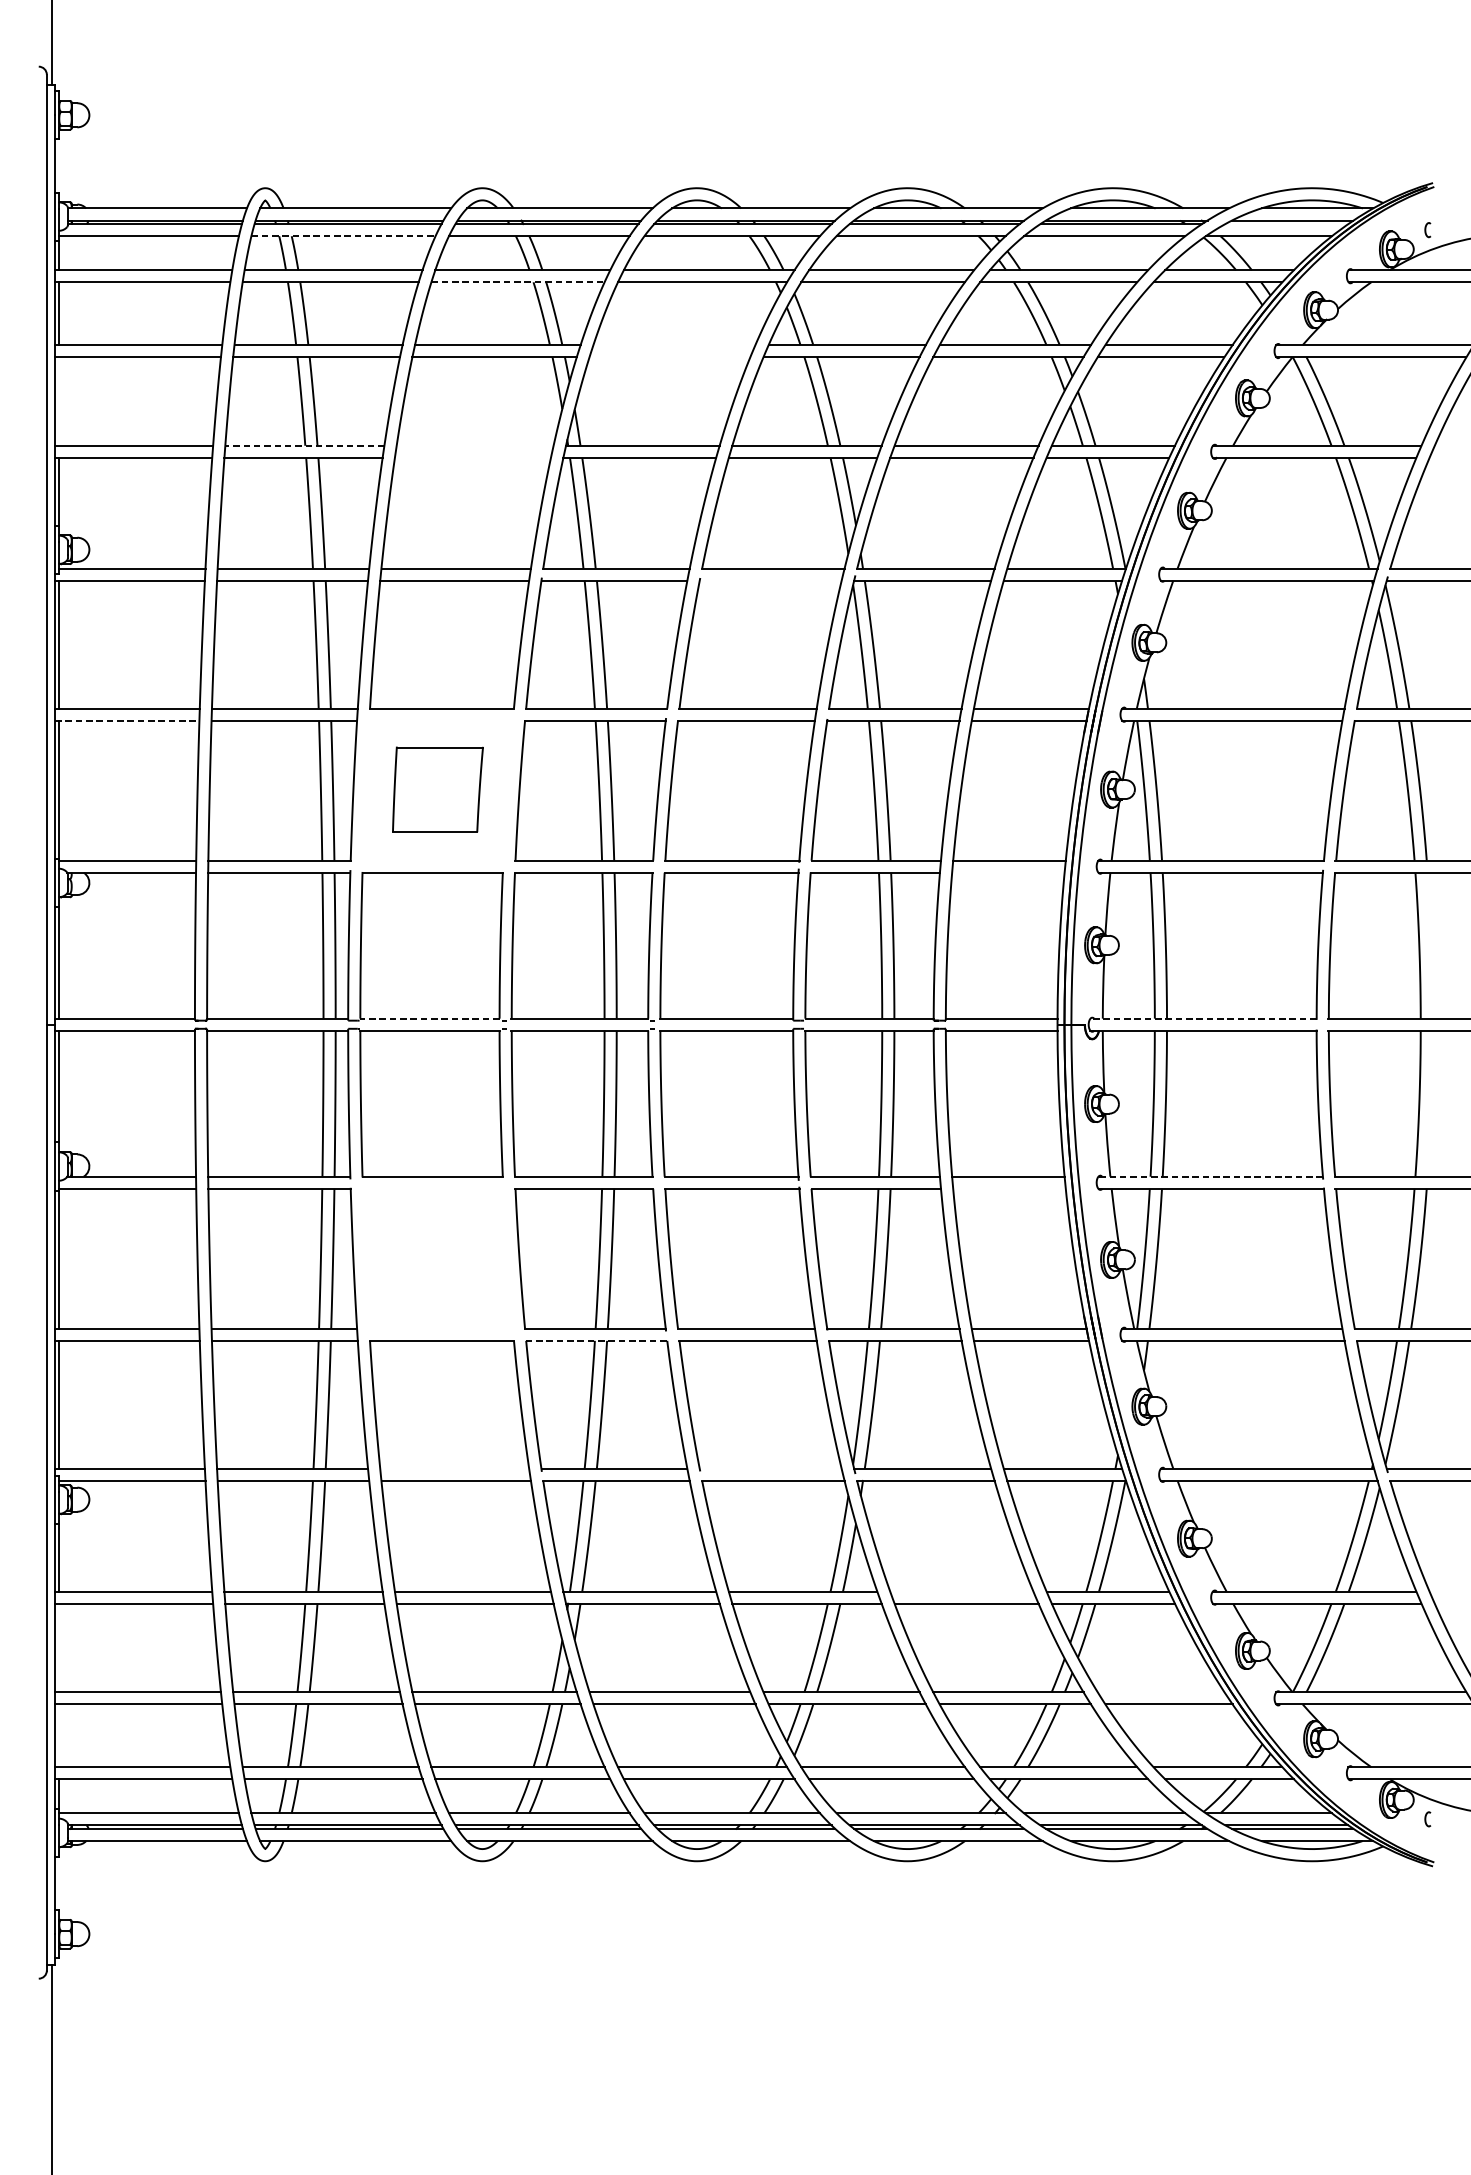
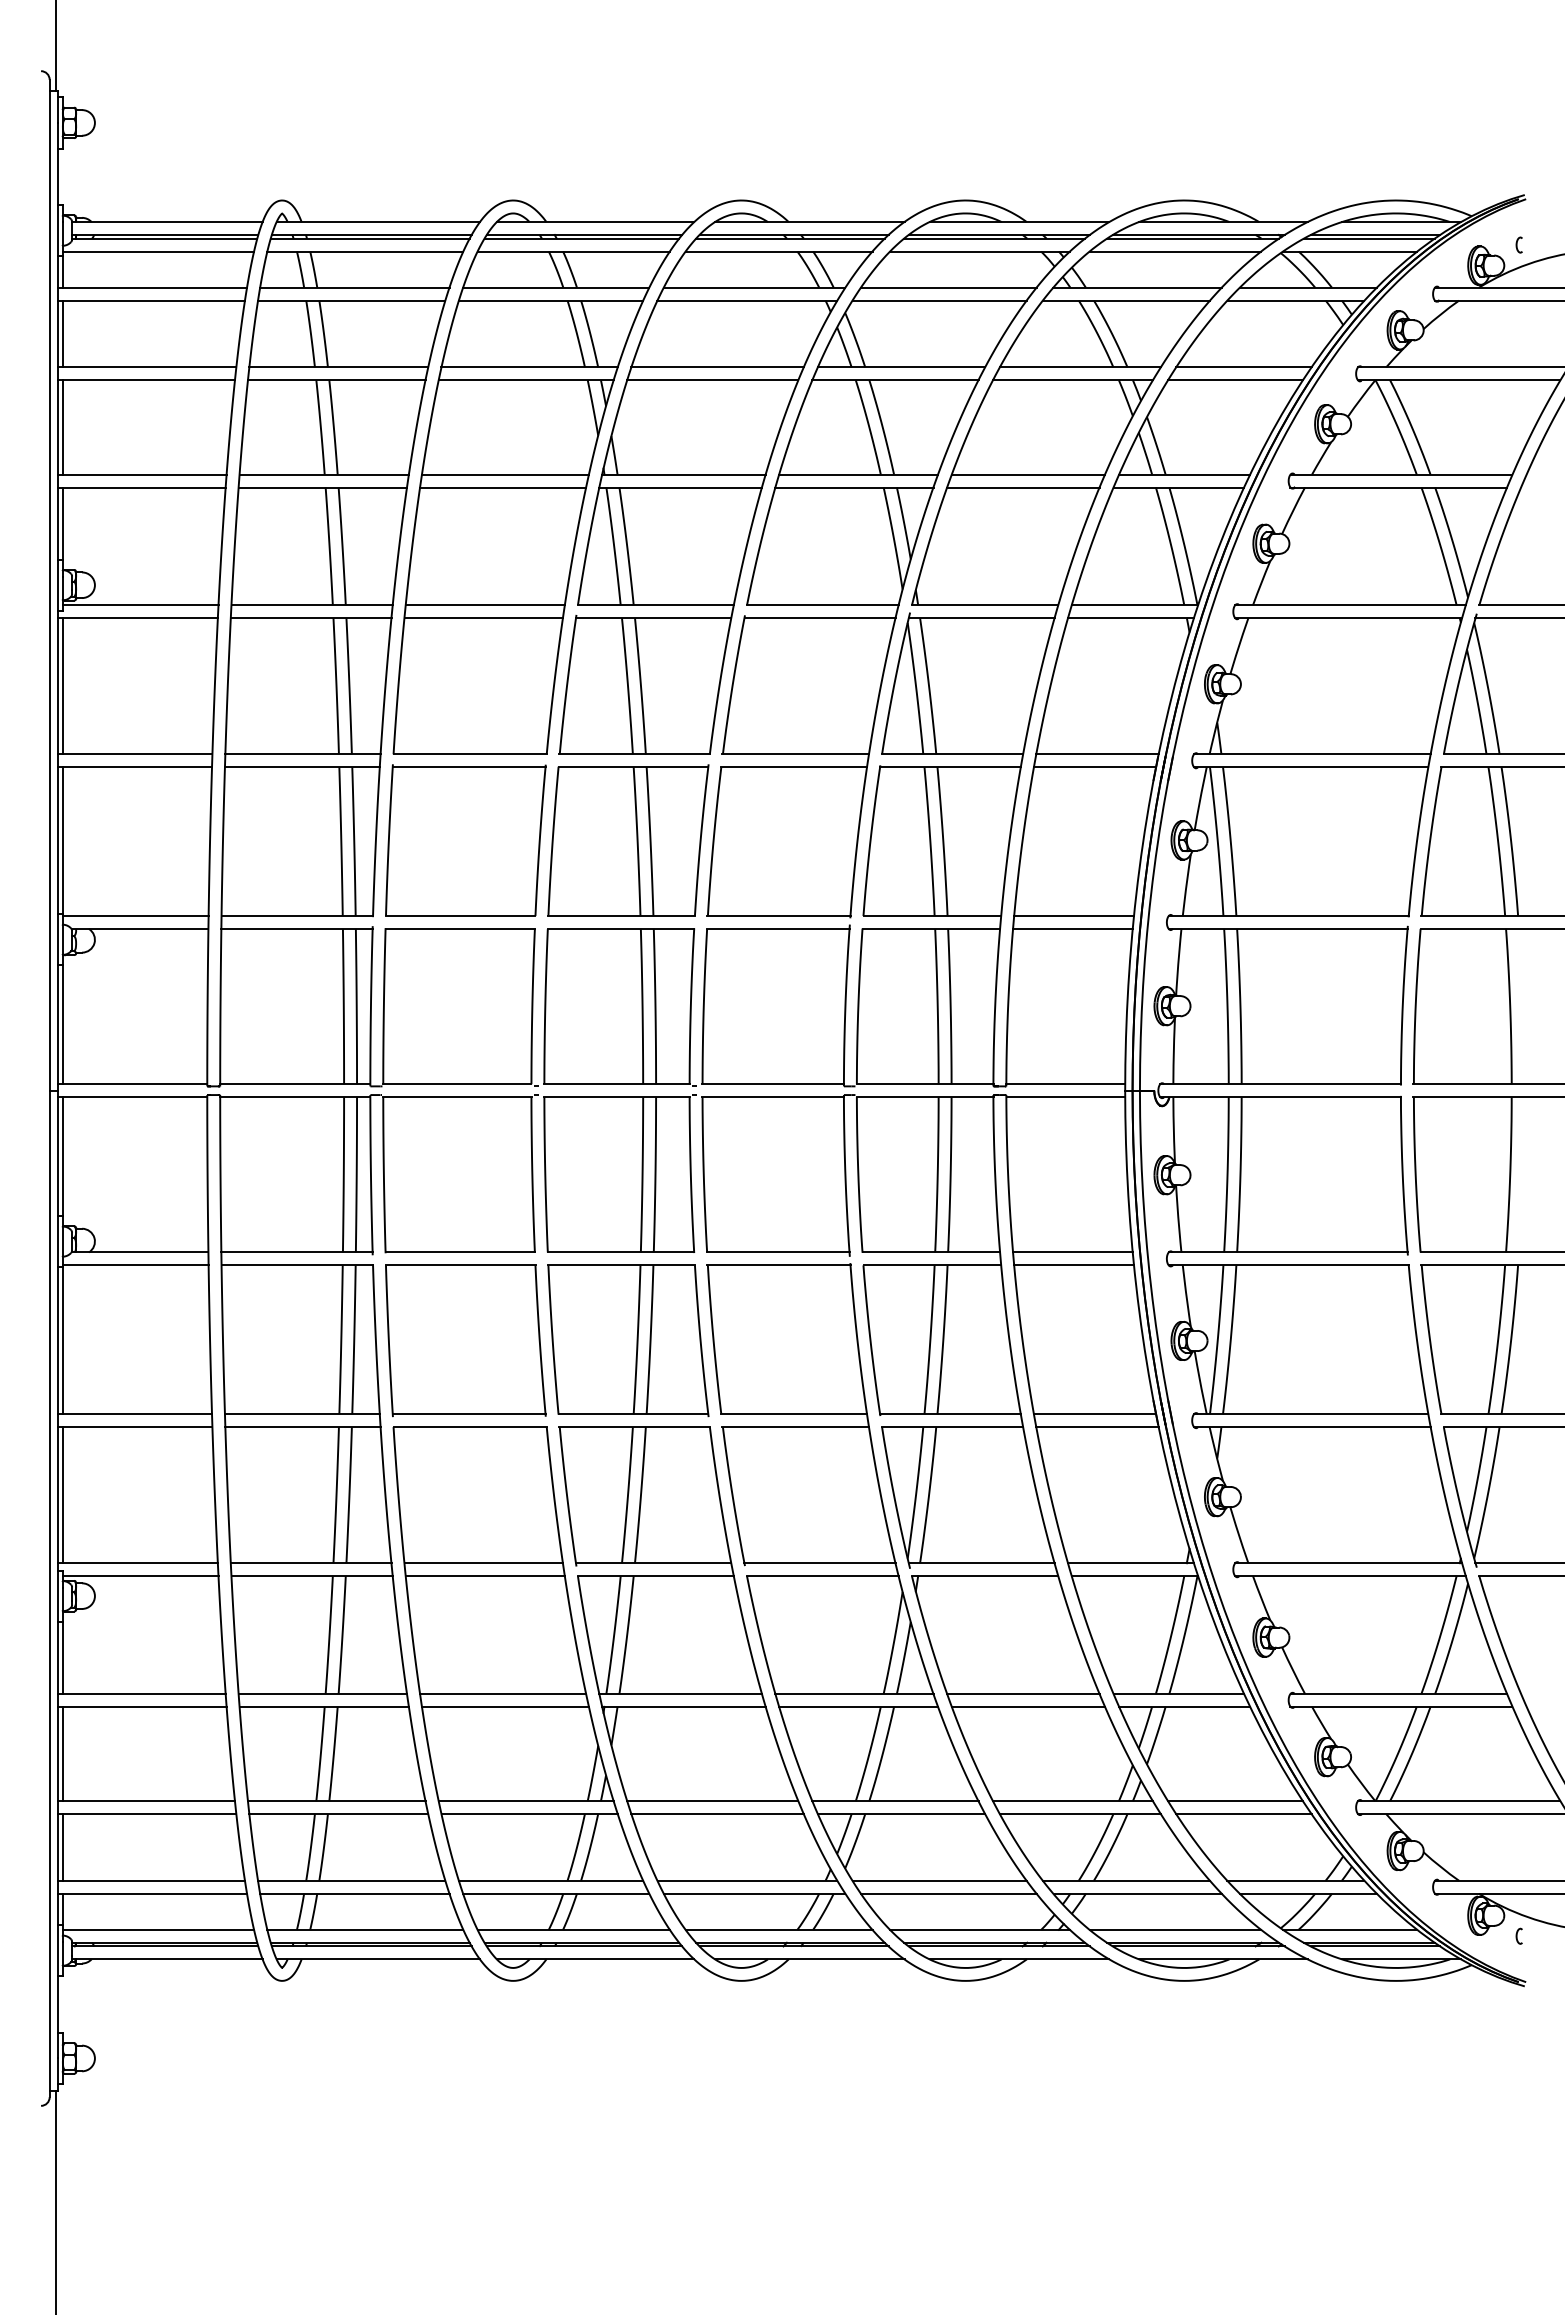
line: (1287, 223) -> (1369, 238), added
line: (343, 236) -> (365, 251), dashed -> solid
line: (518, 282) -> (551, 300), dashed -> solid
line: (674, 345) -> (717, 367), added
line: (669, 357) -> (712, 380), added
line: (58, 401) -> (62, 427), added
line: (305, 445) -> (324, 474), dashed -> solid
line: (475, 445) -> (505, 474), added
line: (473, 457) -> (503, 487), added
line: (770, 581) -> (819, 618), added
line: (127, 721) -> (135, 767), dashed -> solid
part: (437, 789) -> (465, 840), size x1.67
line: (1008, 872) -> (1072, 928), added
line: (429, 1018) -> (456, 1084), dashed -> solid
line: (1203, 1018) -> (1280, 1084), dashed -> solid
line: (1210, 1176) -> (1287, 1252), dashed -> solid
line: (1008, 1188) -> (1073, 1265), added
part: (437, 1259) -> (465, 1340), added
line: (597, 1341) -> (635, 1427), dashed -> solid
line: (454, 1469) -> (483, 1563), added
line: (770, 1469) -> (819, 1563), added
line: (961, 1591) -> (1023, 1693), added
line: (58, 1647) -> (62, 1753), added
line: (1161, 1692) -> (1235, 1801), added
line: (58, 1735) -> (62, 1847), added

